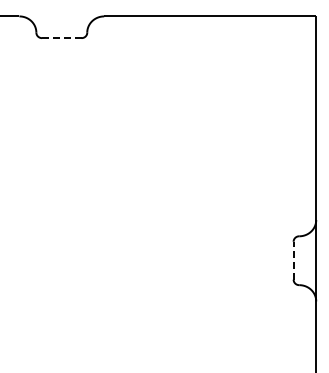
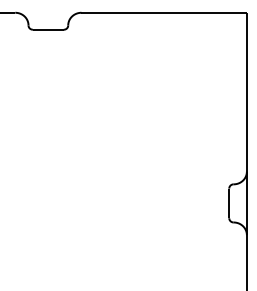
line: (61, 38) -> (48, 30), dashed -> solid
line: (293, 260) -> (229, 203), dashed -> solid

